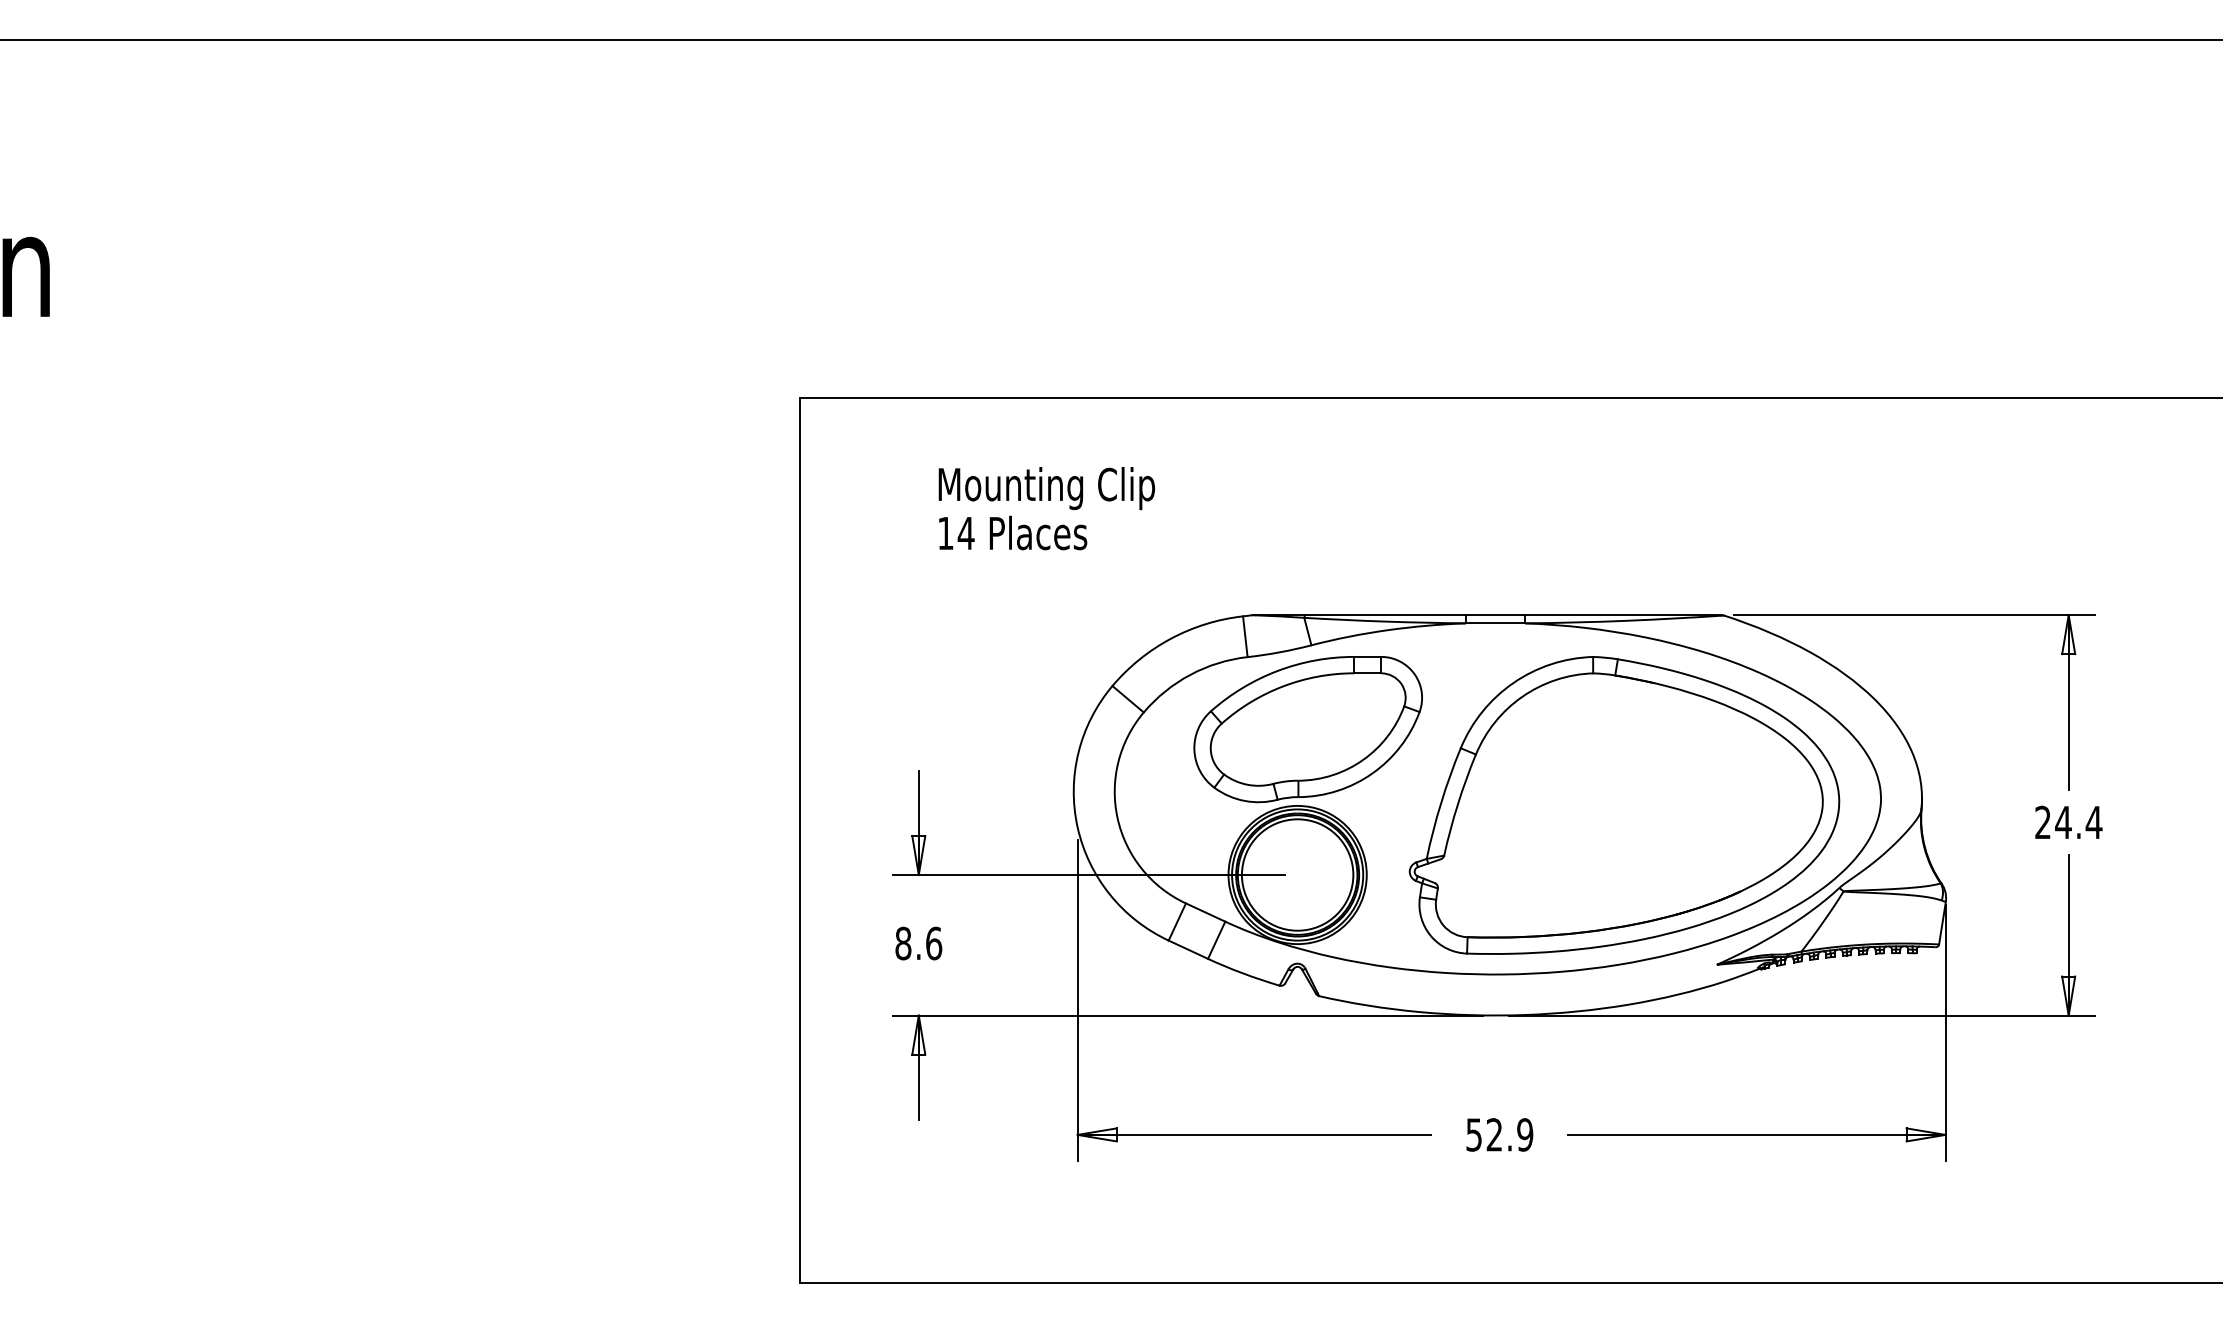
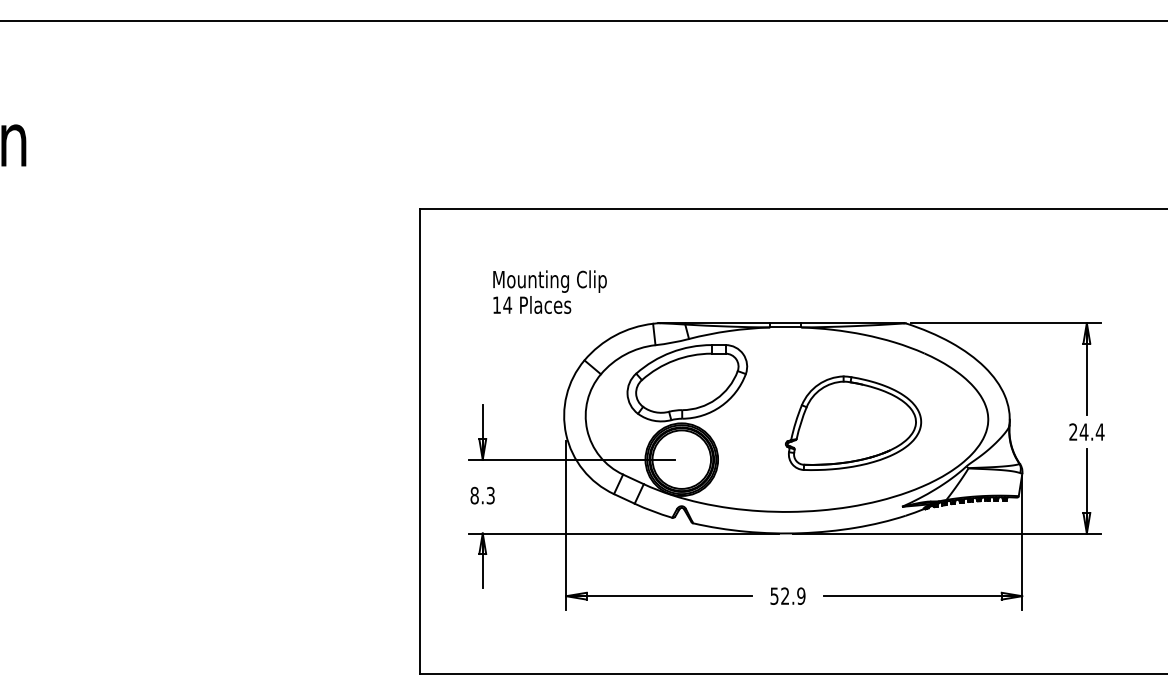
text: (1045, 507) -> (549, 291), moved
part: (1624, 806) -> (853, 423), size x0.6
text: (933, 943) -> (490, 495), 8.6 -> 8.3

